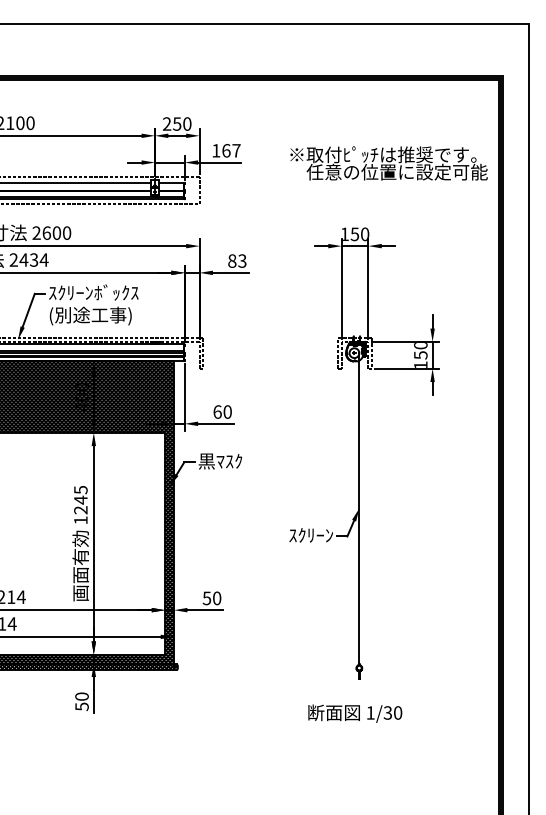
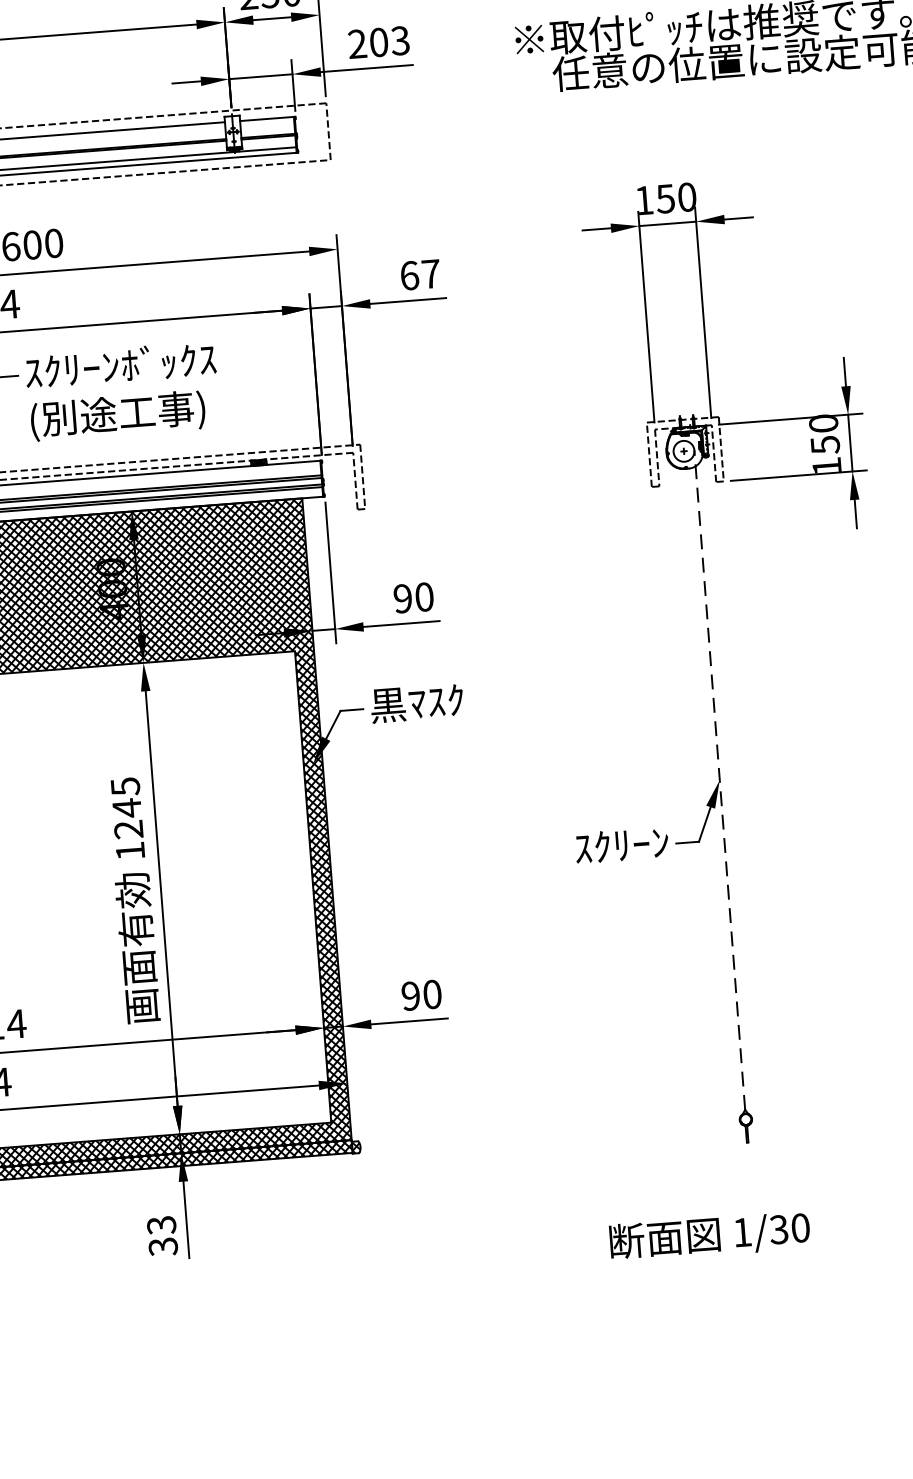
text: (226, 150) -> (379, 41), 167 -> 203
text: (237, 260) -> (420, 273), 83 -> 67
text: (217, 411) -> (402, 597), 60 -> 90
line: (359, 507) -> (719, 778), solid -> dashed
text: (206, 598) -> (409, 996), 50 -> 90
text: (81, 701) -> (161, 1235), 50 -> 33
text: (355, 713) -> (710, 1236), moved

